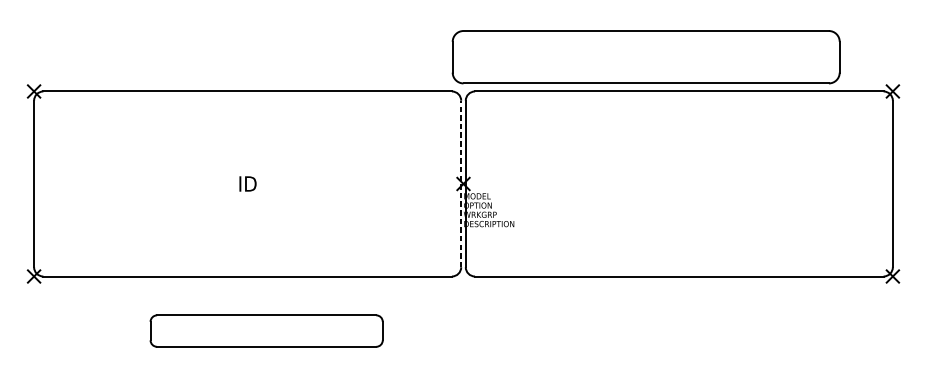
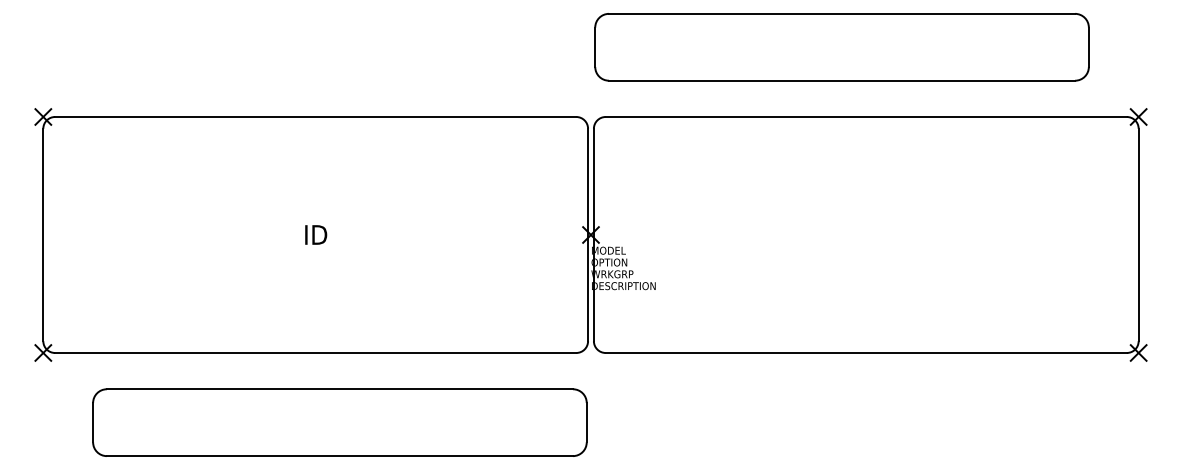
part: (645, 57) -> (841, 47), moved
line: (461, 183) -> (588, 234), dashed -> solid
part: (266, 331) -> (339, 422), size x1.67

